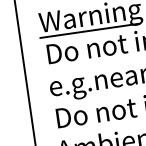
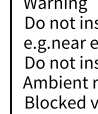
line: (89, 30) -> (53, 11), removed

